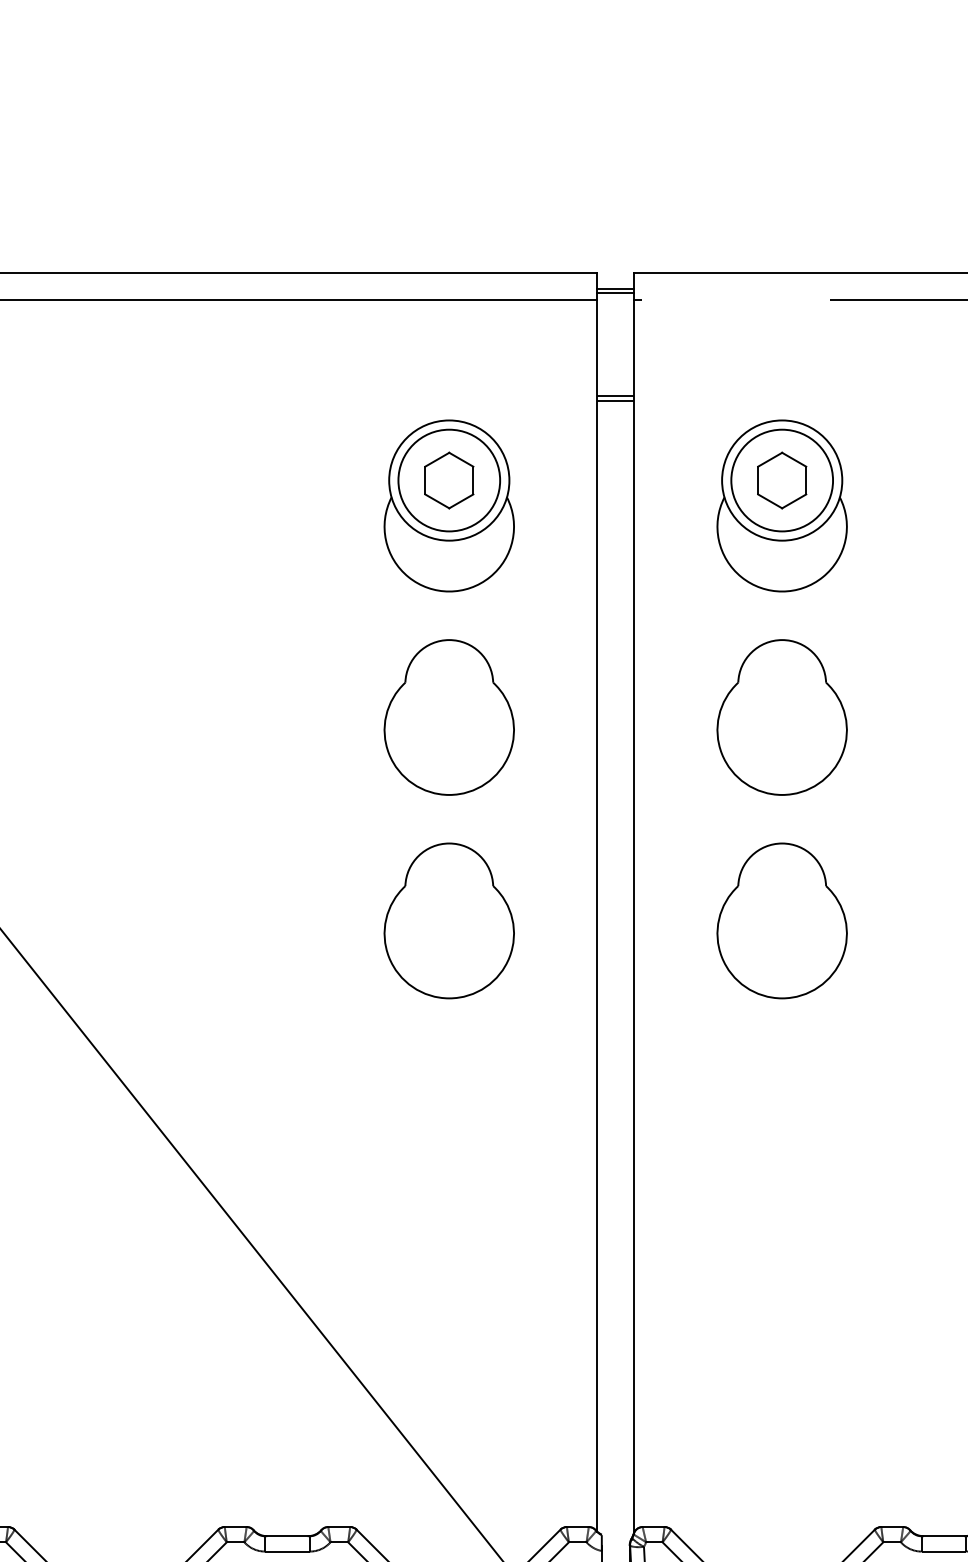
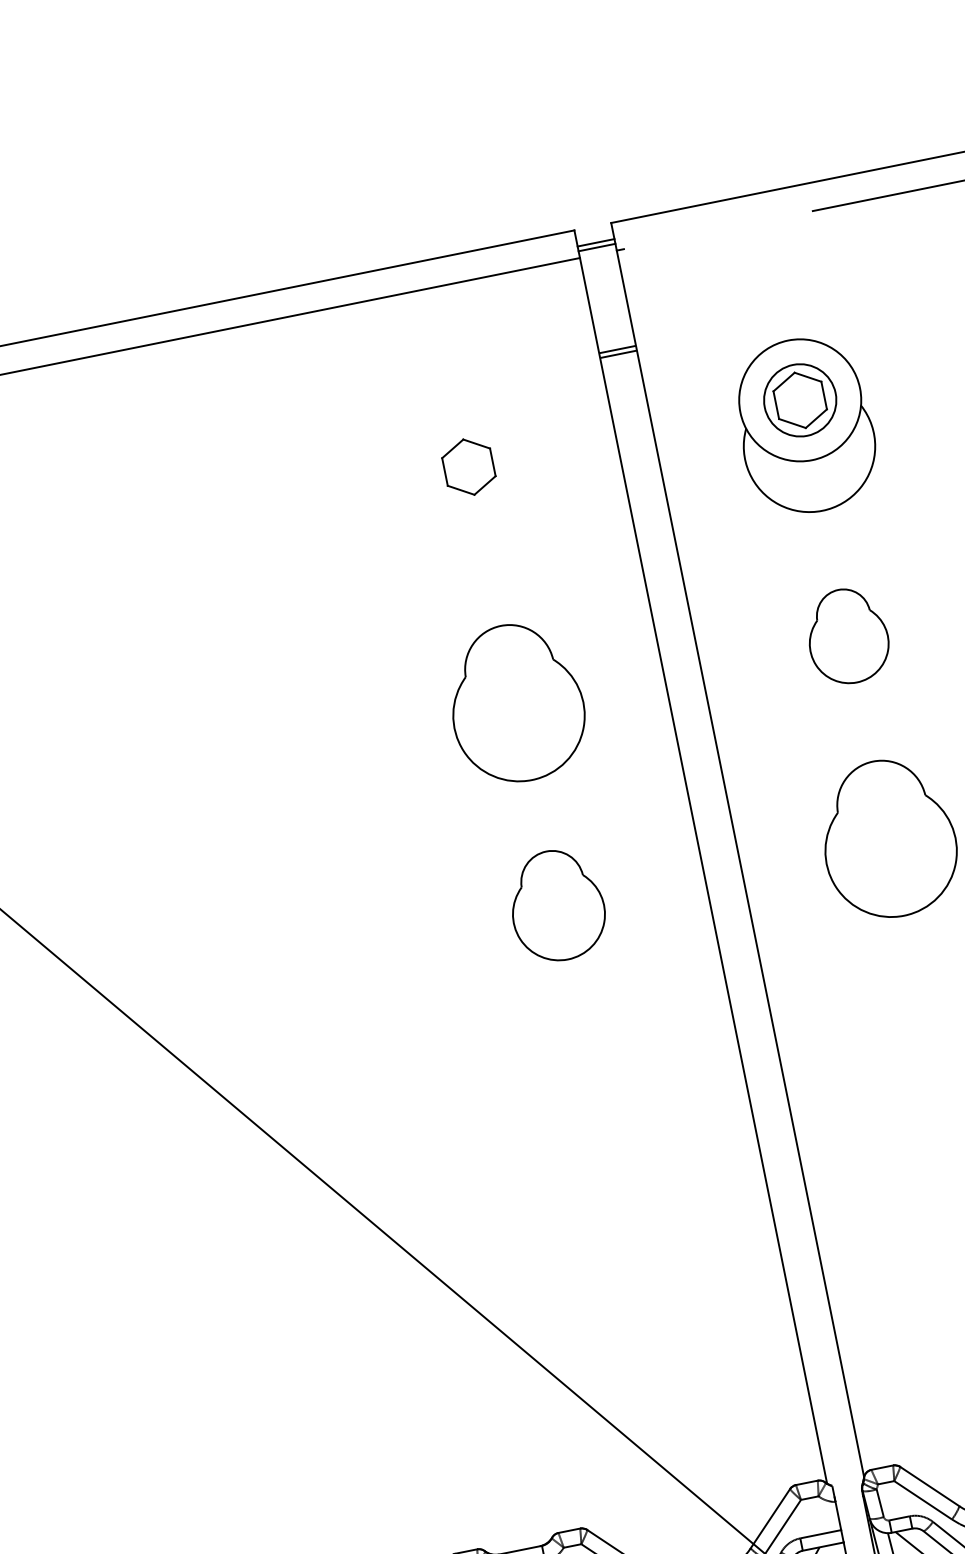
circle: (782, 480) -> (800, 400), size x0.7
part: (448, 505) -> (473, 492), removed
part: (781, 717) -> (847, 636), size x0.6
part: (448, 920) -> (556, 905), size x0.7

